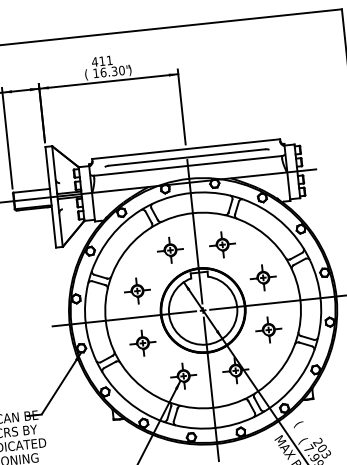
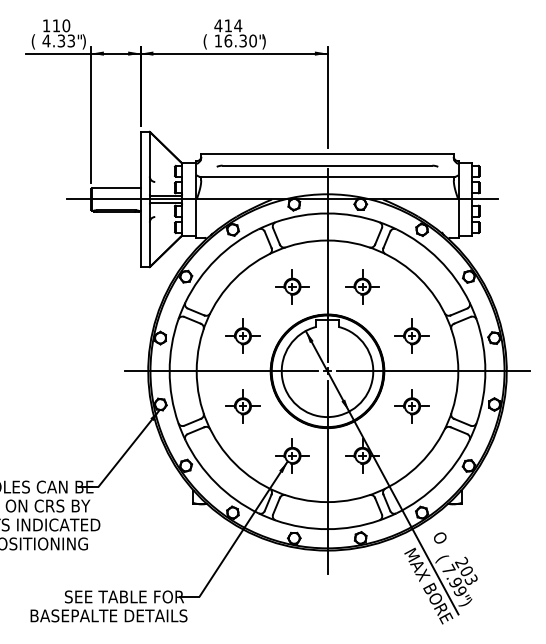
text: (109, 60) -> (238, 25), 411 -> 414
text: (298, 425) -> (438, 537), ( -> O

